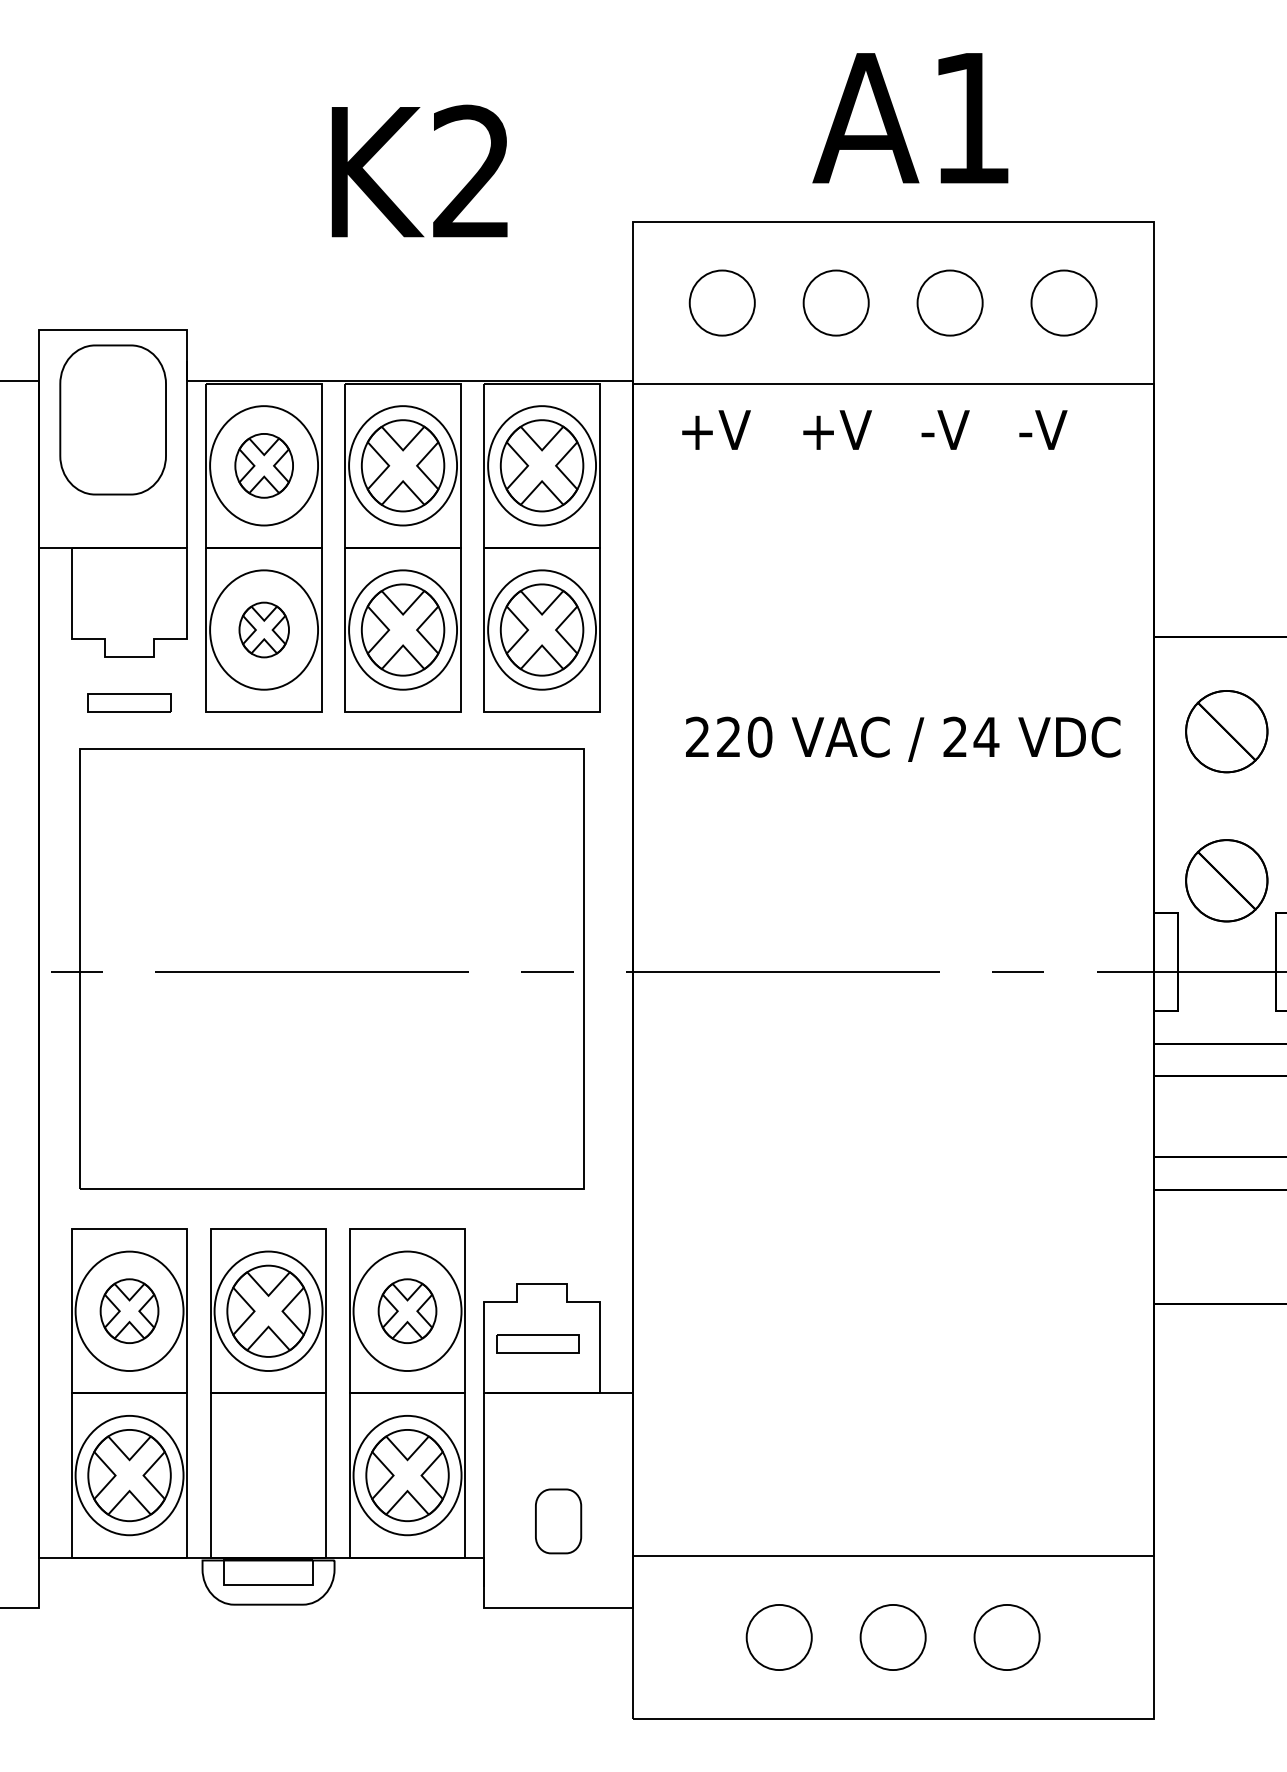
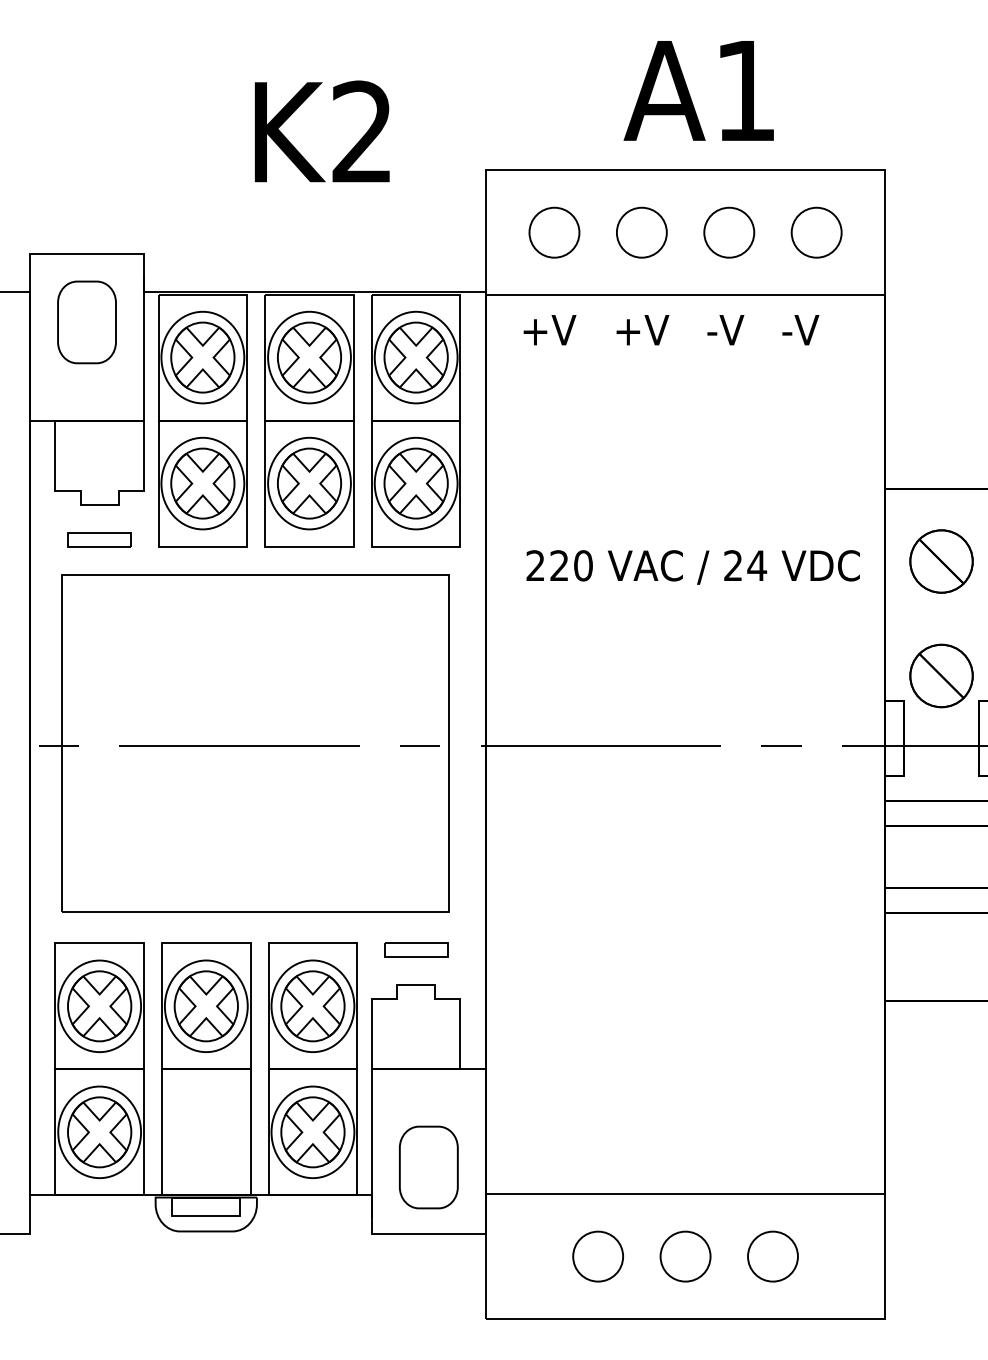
part: (112, 419) -> (86, 322), size x0.71
part: (264, 465) -> (203, 357), size x1.43
part: (264, 629) -> (203, 483), size x1.67
part: (129, 1310) -> (99, 1005), size x1.43
part: (407, 1310) -> (312, 1005), size x1.43
part: (537, 1343) -> (415, 949), moved
part: (558, 1521) -> (428, 1167), size x1.67

